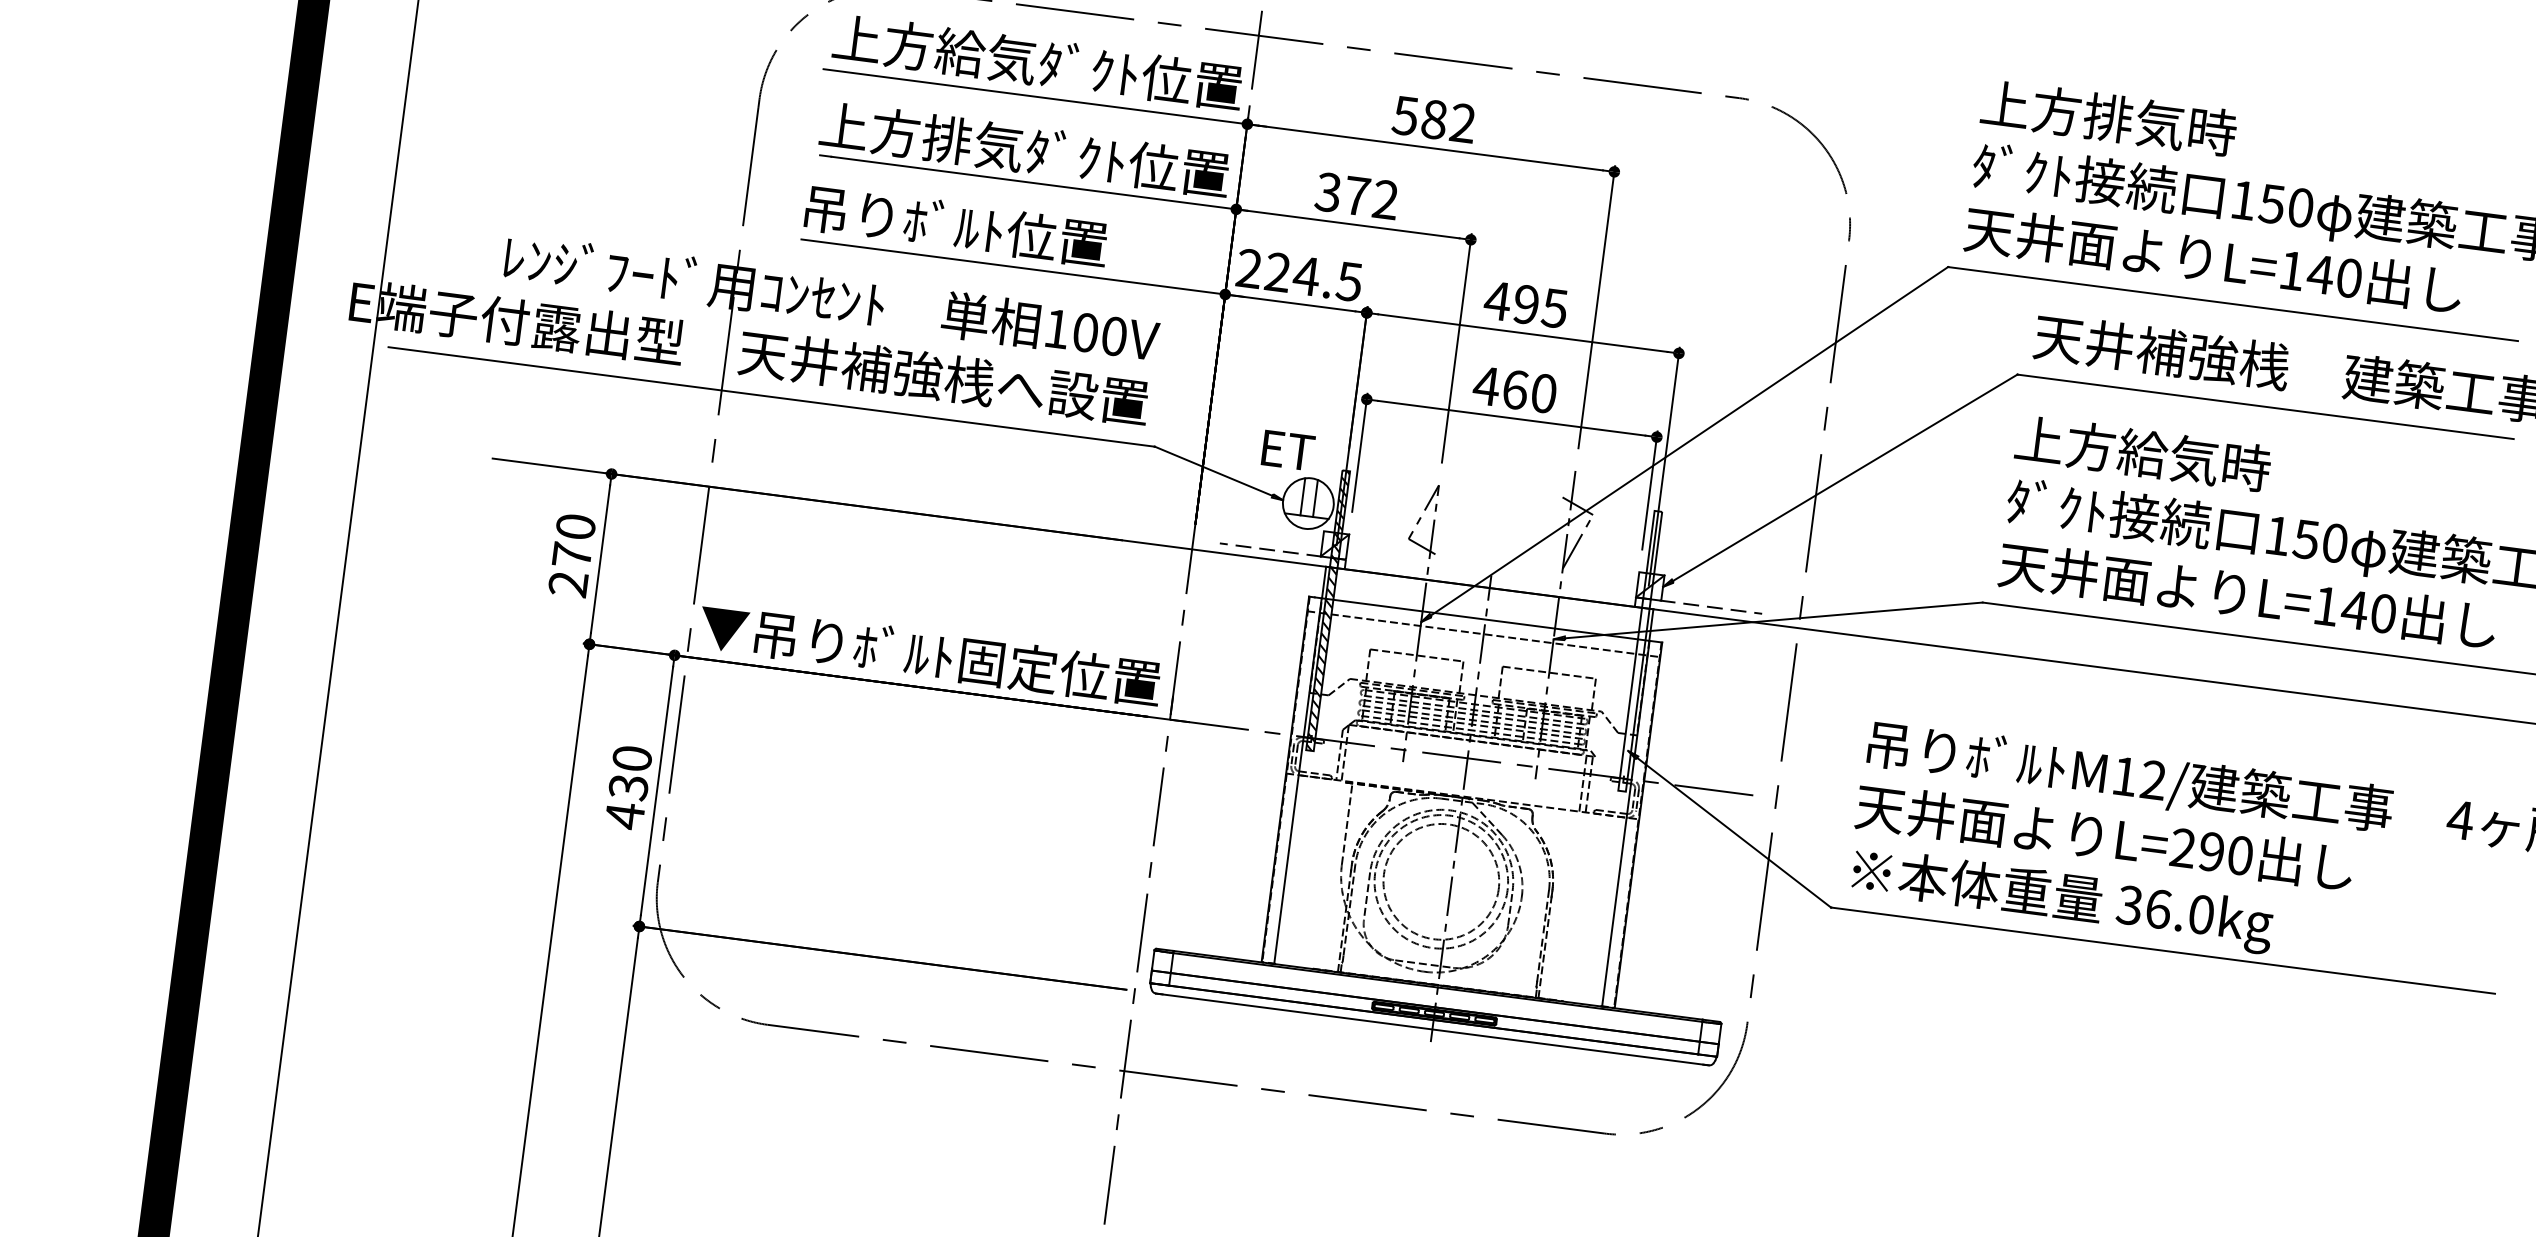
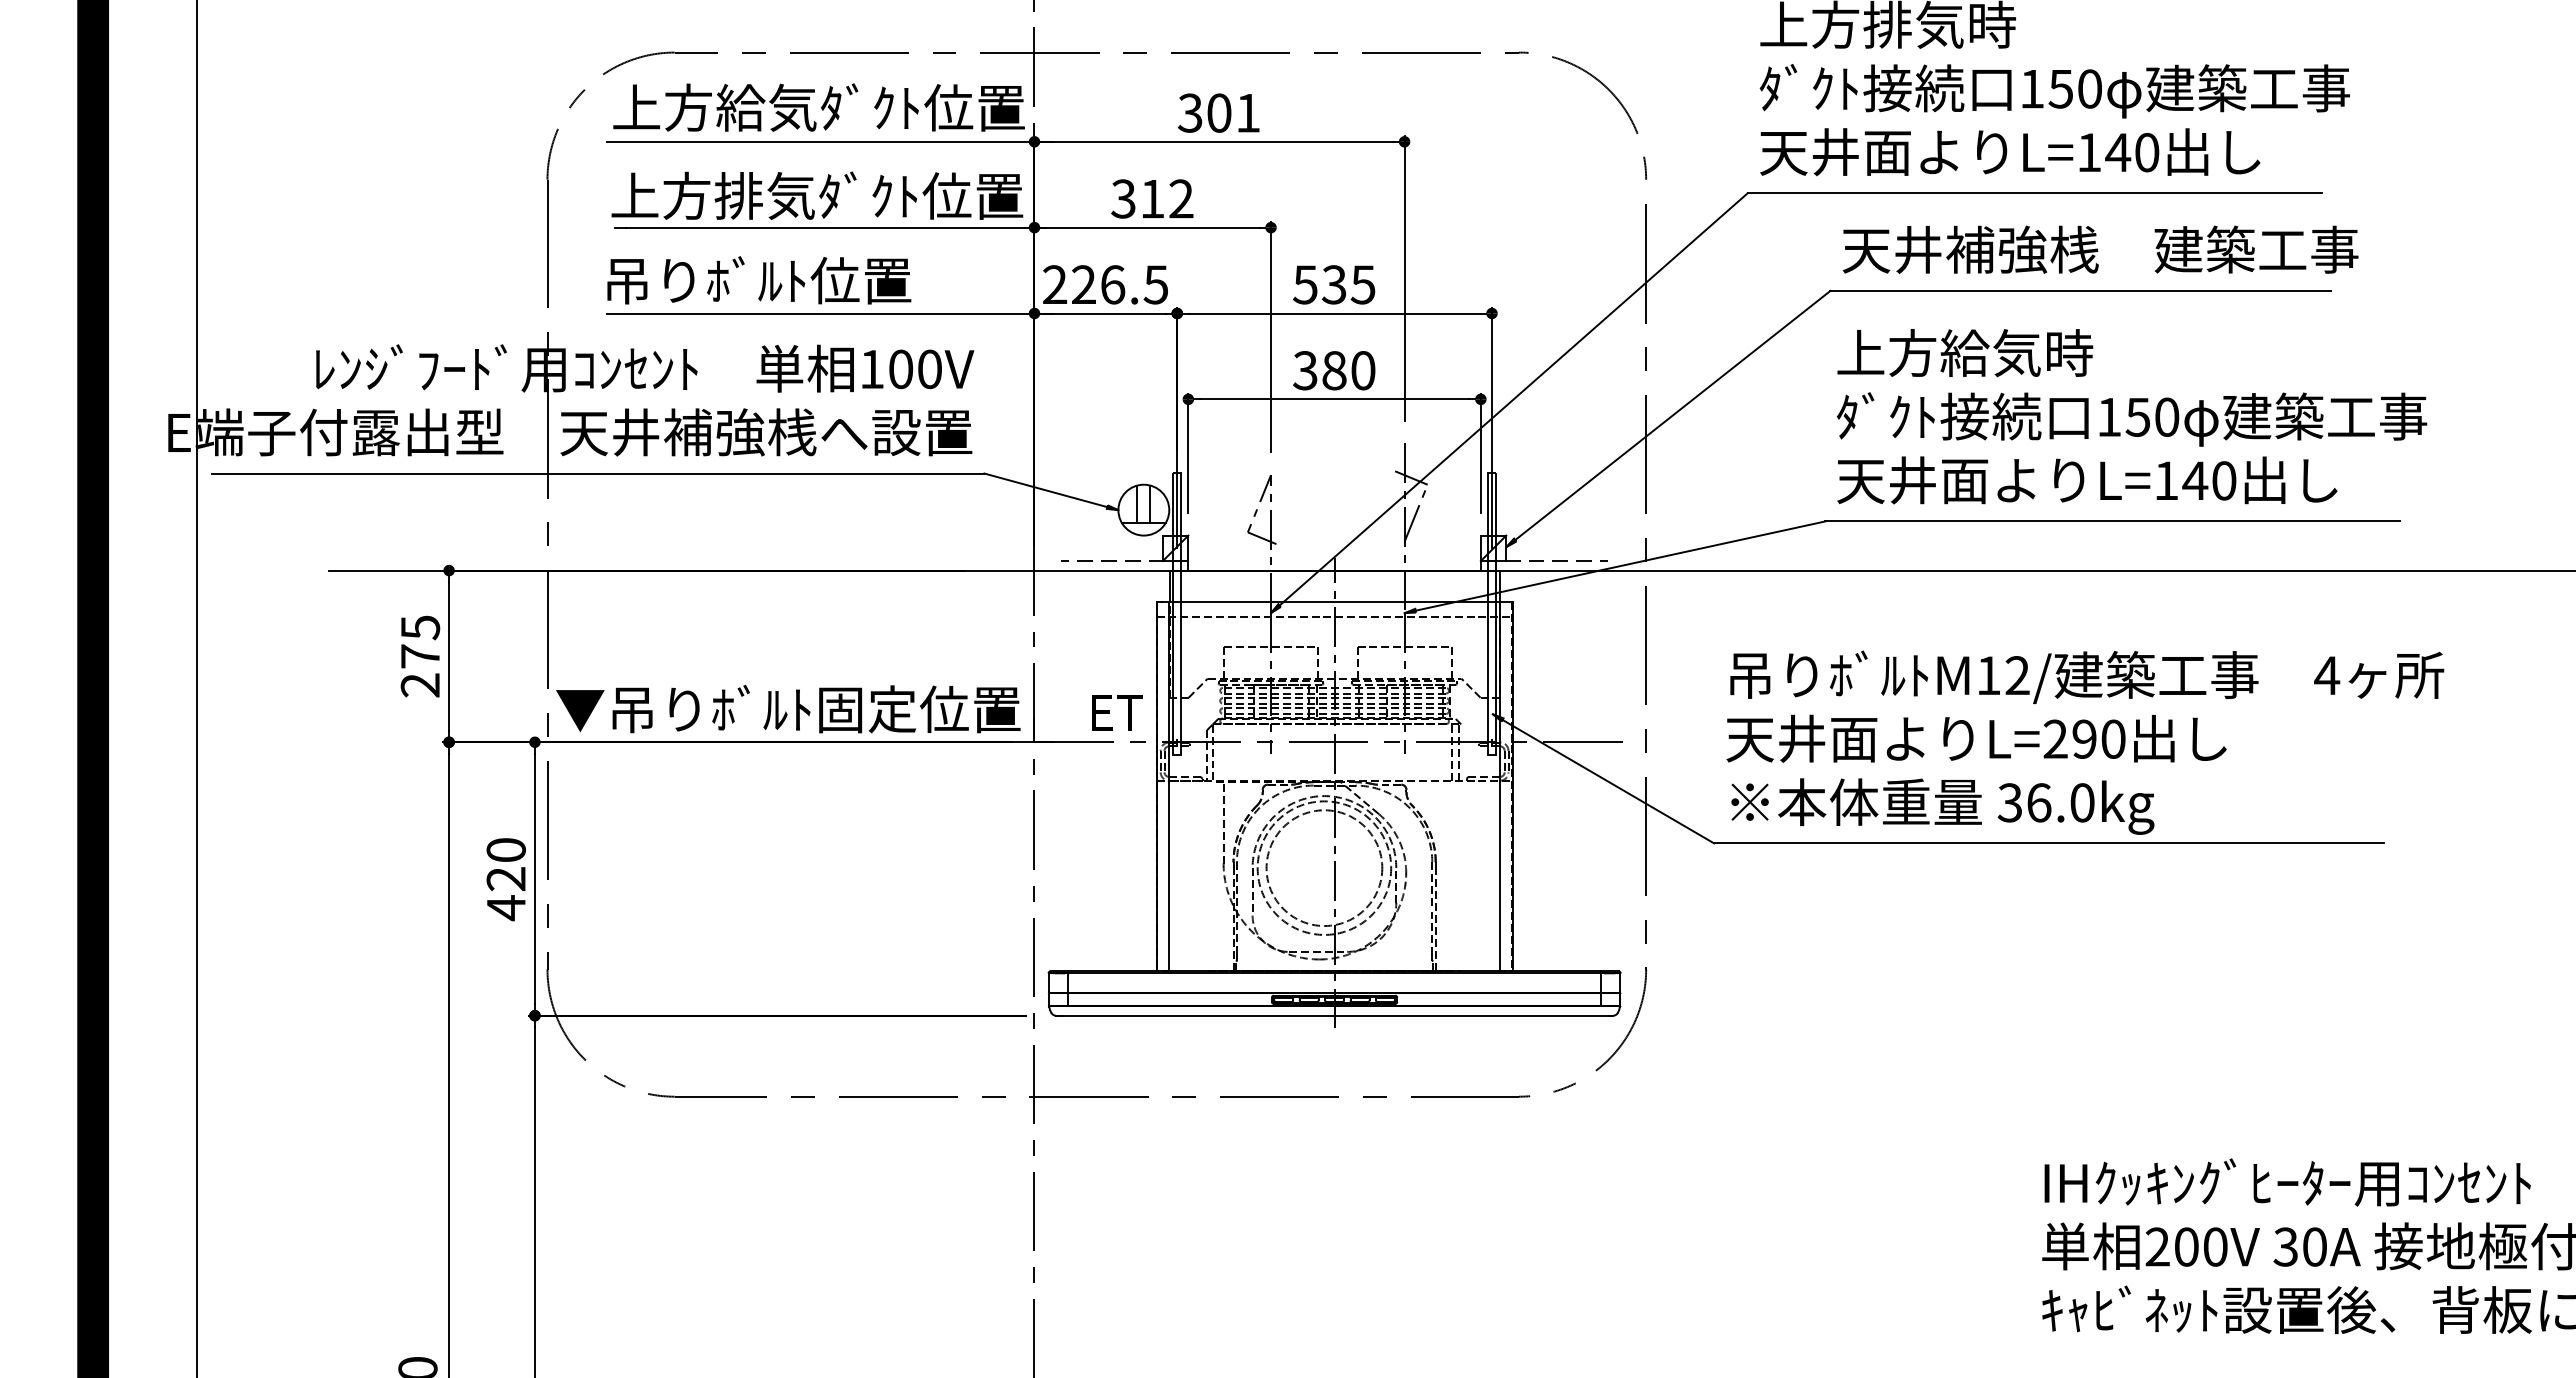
text: (1434, 118) -> (1219, 112), 582 -> 301
text: (1356, 196) -> (1152, 199), 372 -> 312
text: (1306, 275) -> (1112, 284), 224.5 -> 226.5
text: (1511, 302) -> (1319, 284), 495 -> 535
text: (1500, 387) -> (1319, 370), 460 -> 380
text: (1288, 449) -> (1117, 712), moved
text: (575, 526) -> (420, 627), 270 -> 275
hatch: (1328, 610) -> (1177, 613), removed
text: (627, 787) -> (505, 879), 430 -> 420

